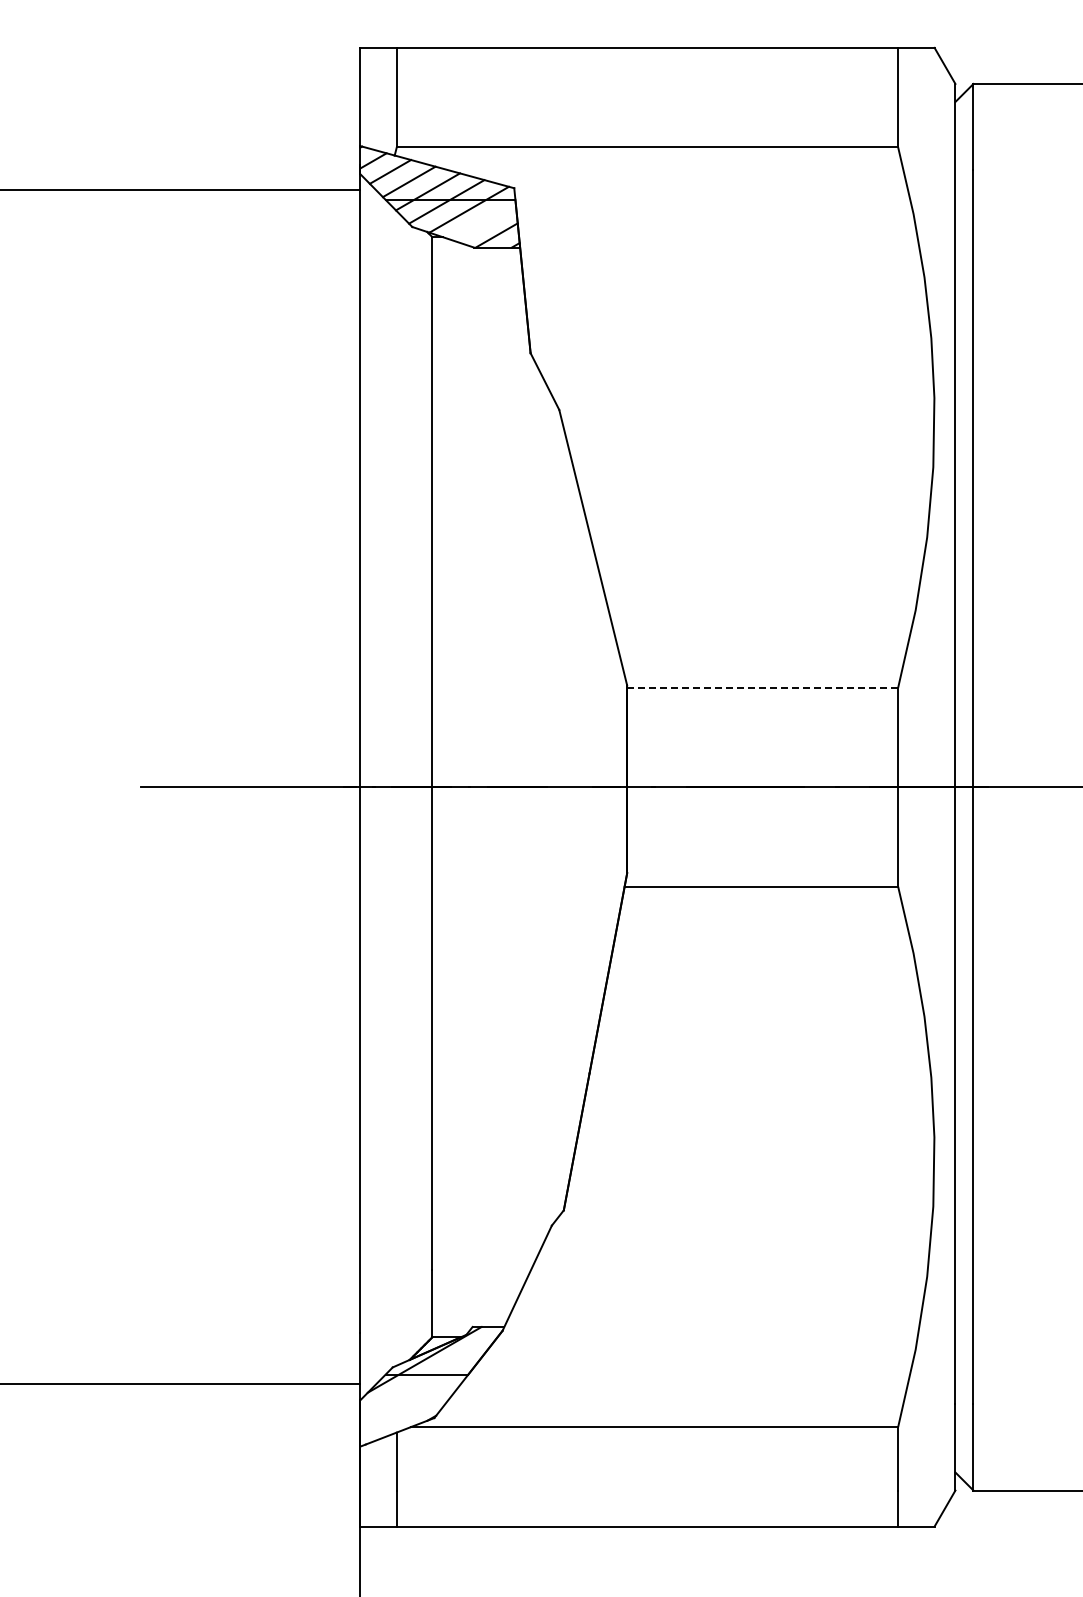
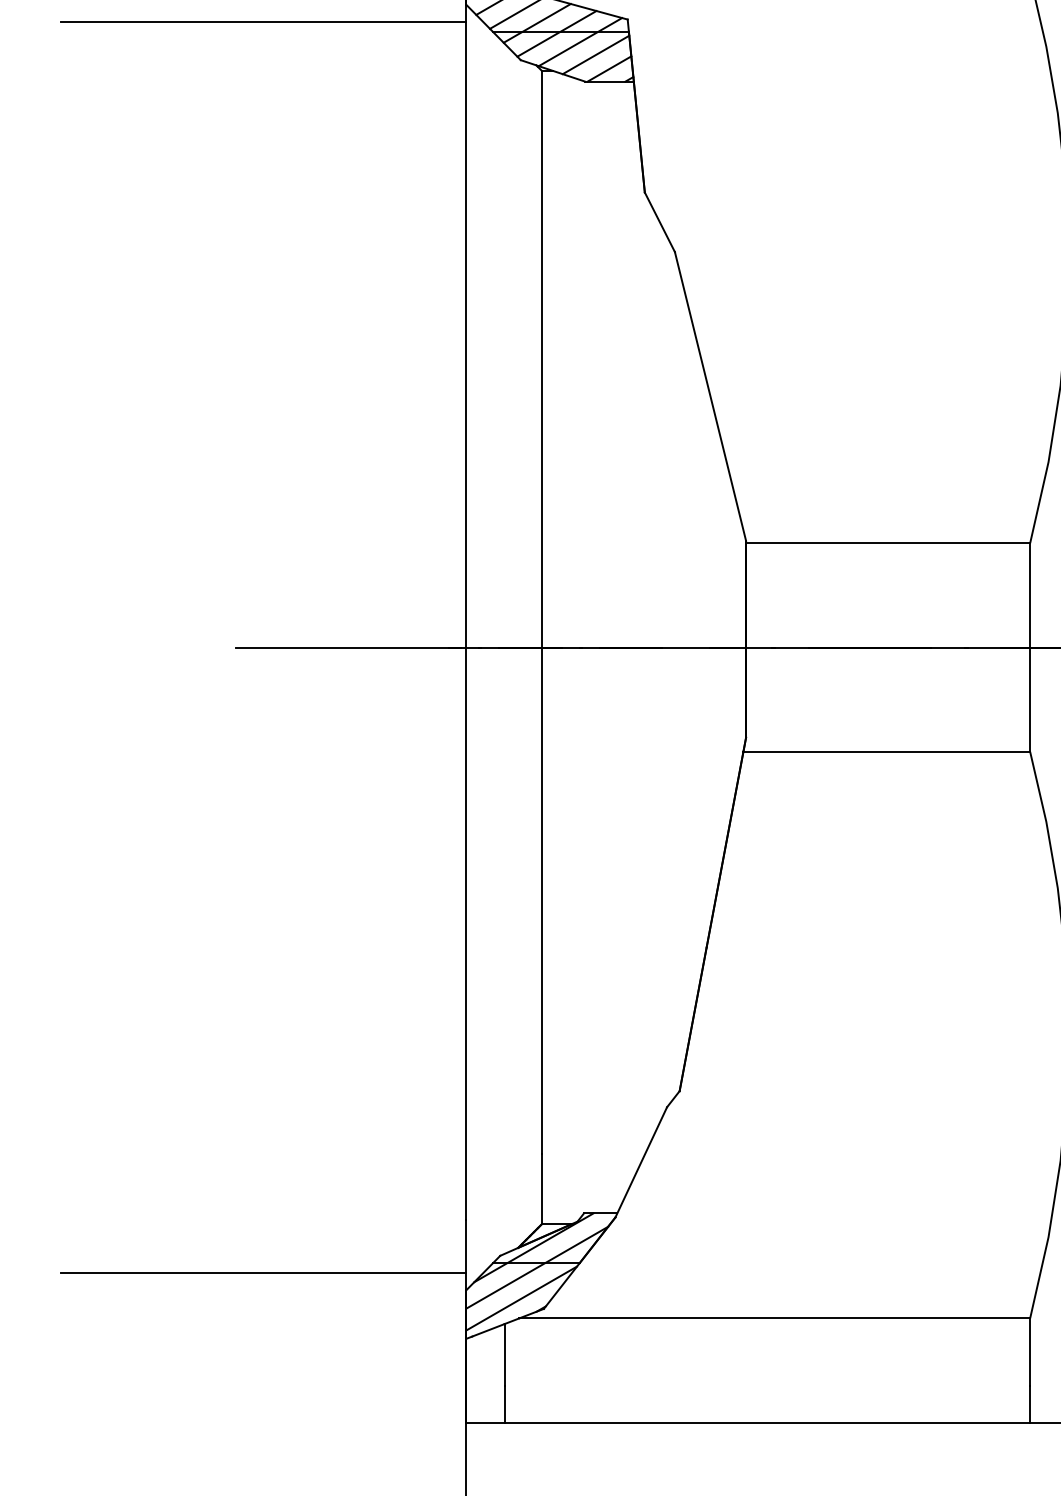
line: (483, 221) -> (595, 54), added
line: (762, 687) -> (887, 542), dashed -> solid
line: (427, 1378) -> (536, 1267), added
line: (412, 1407) -> (521, 1297), added

